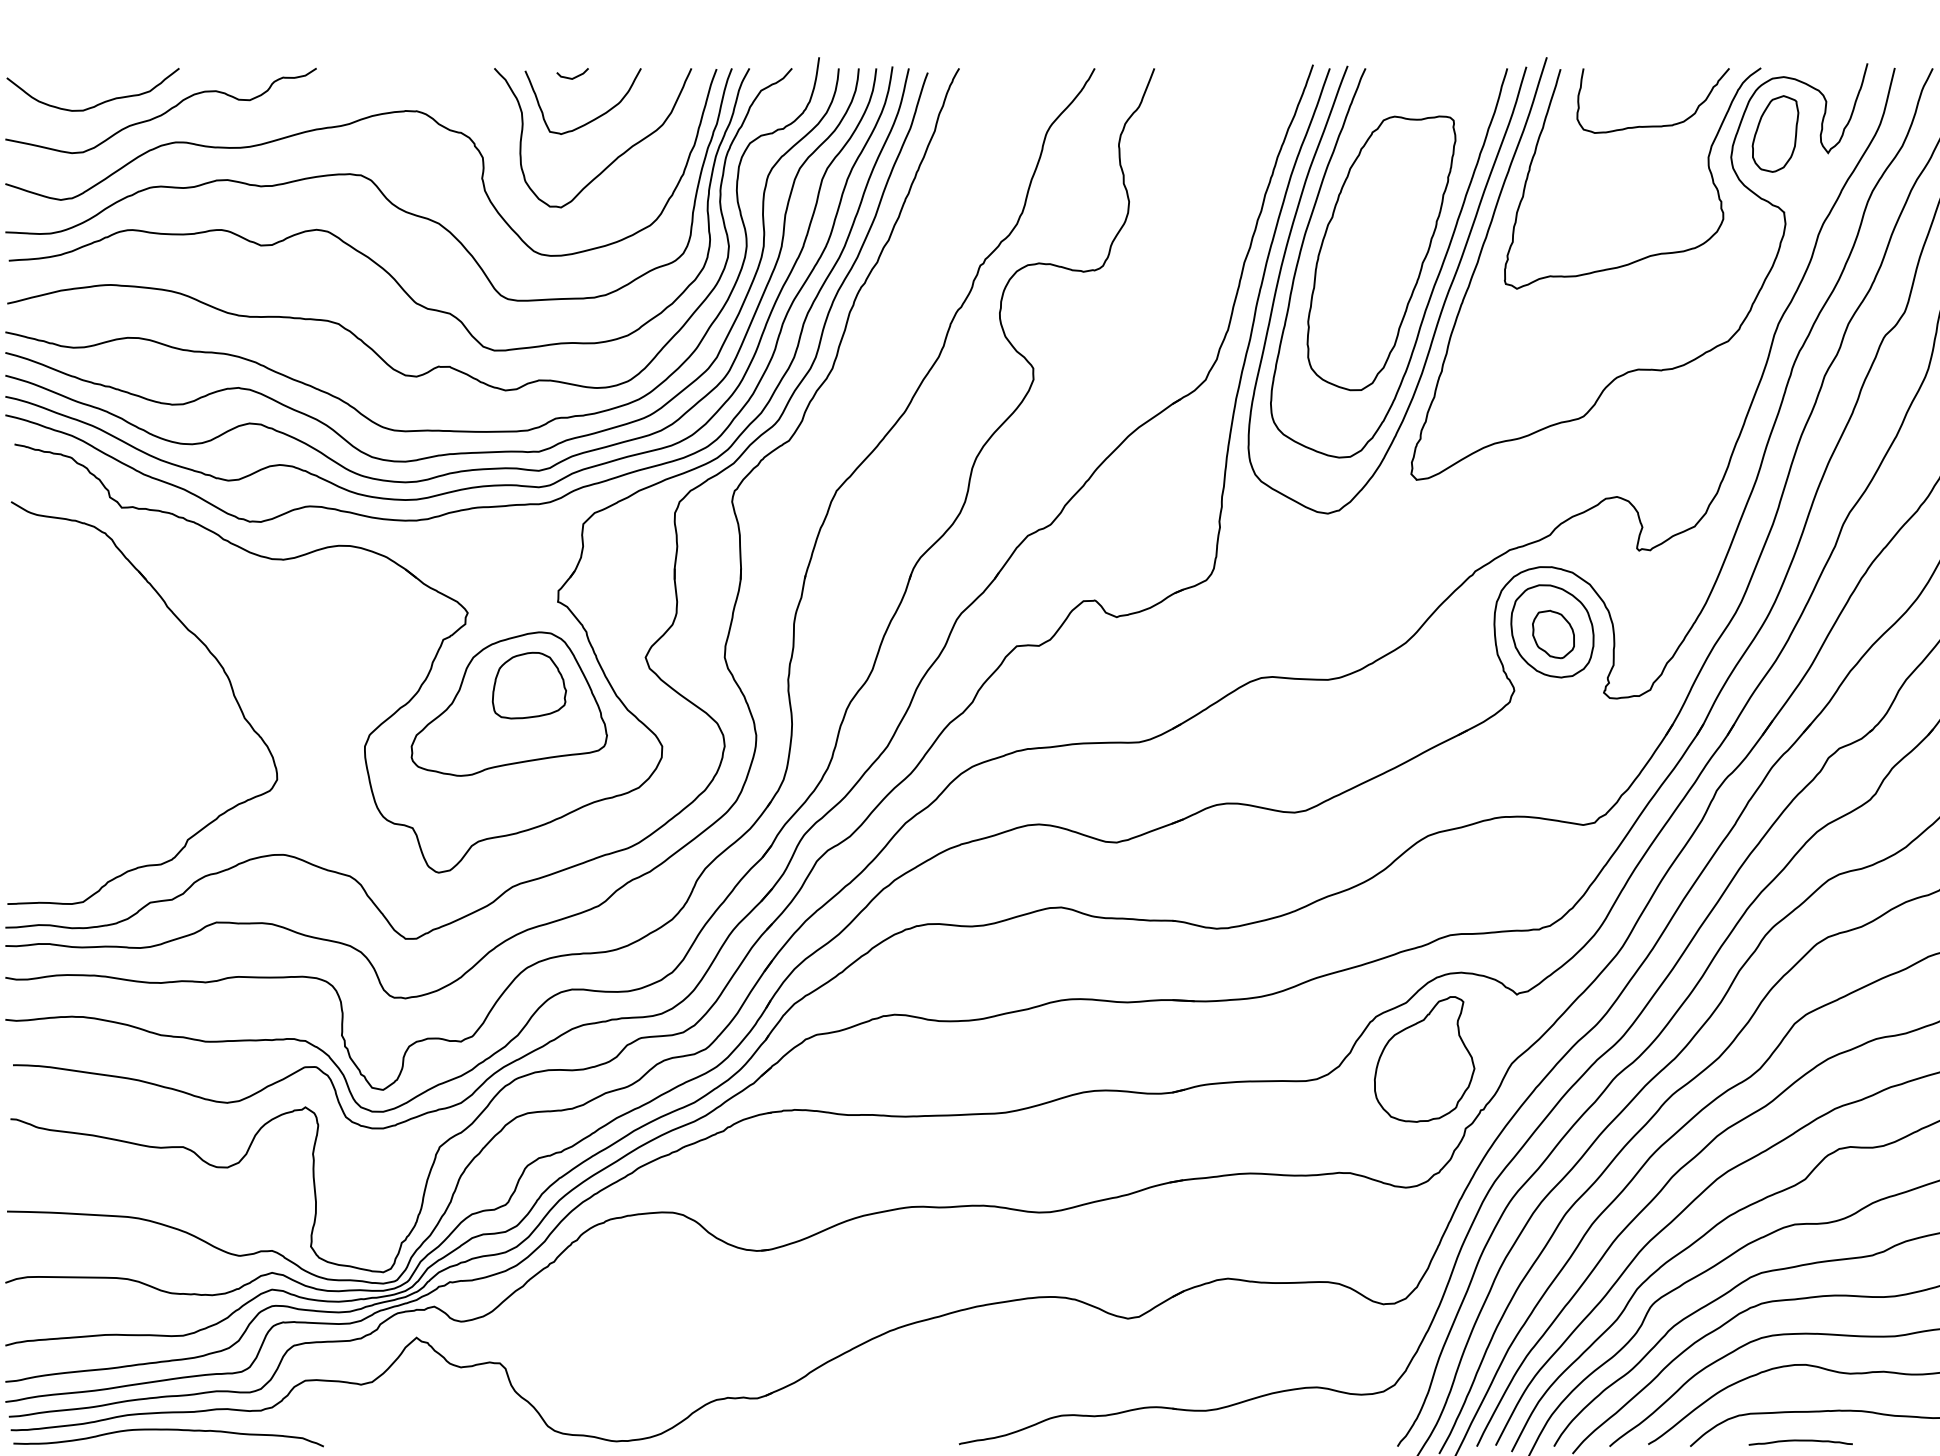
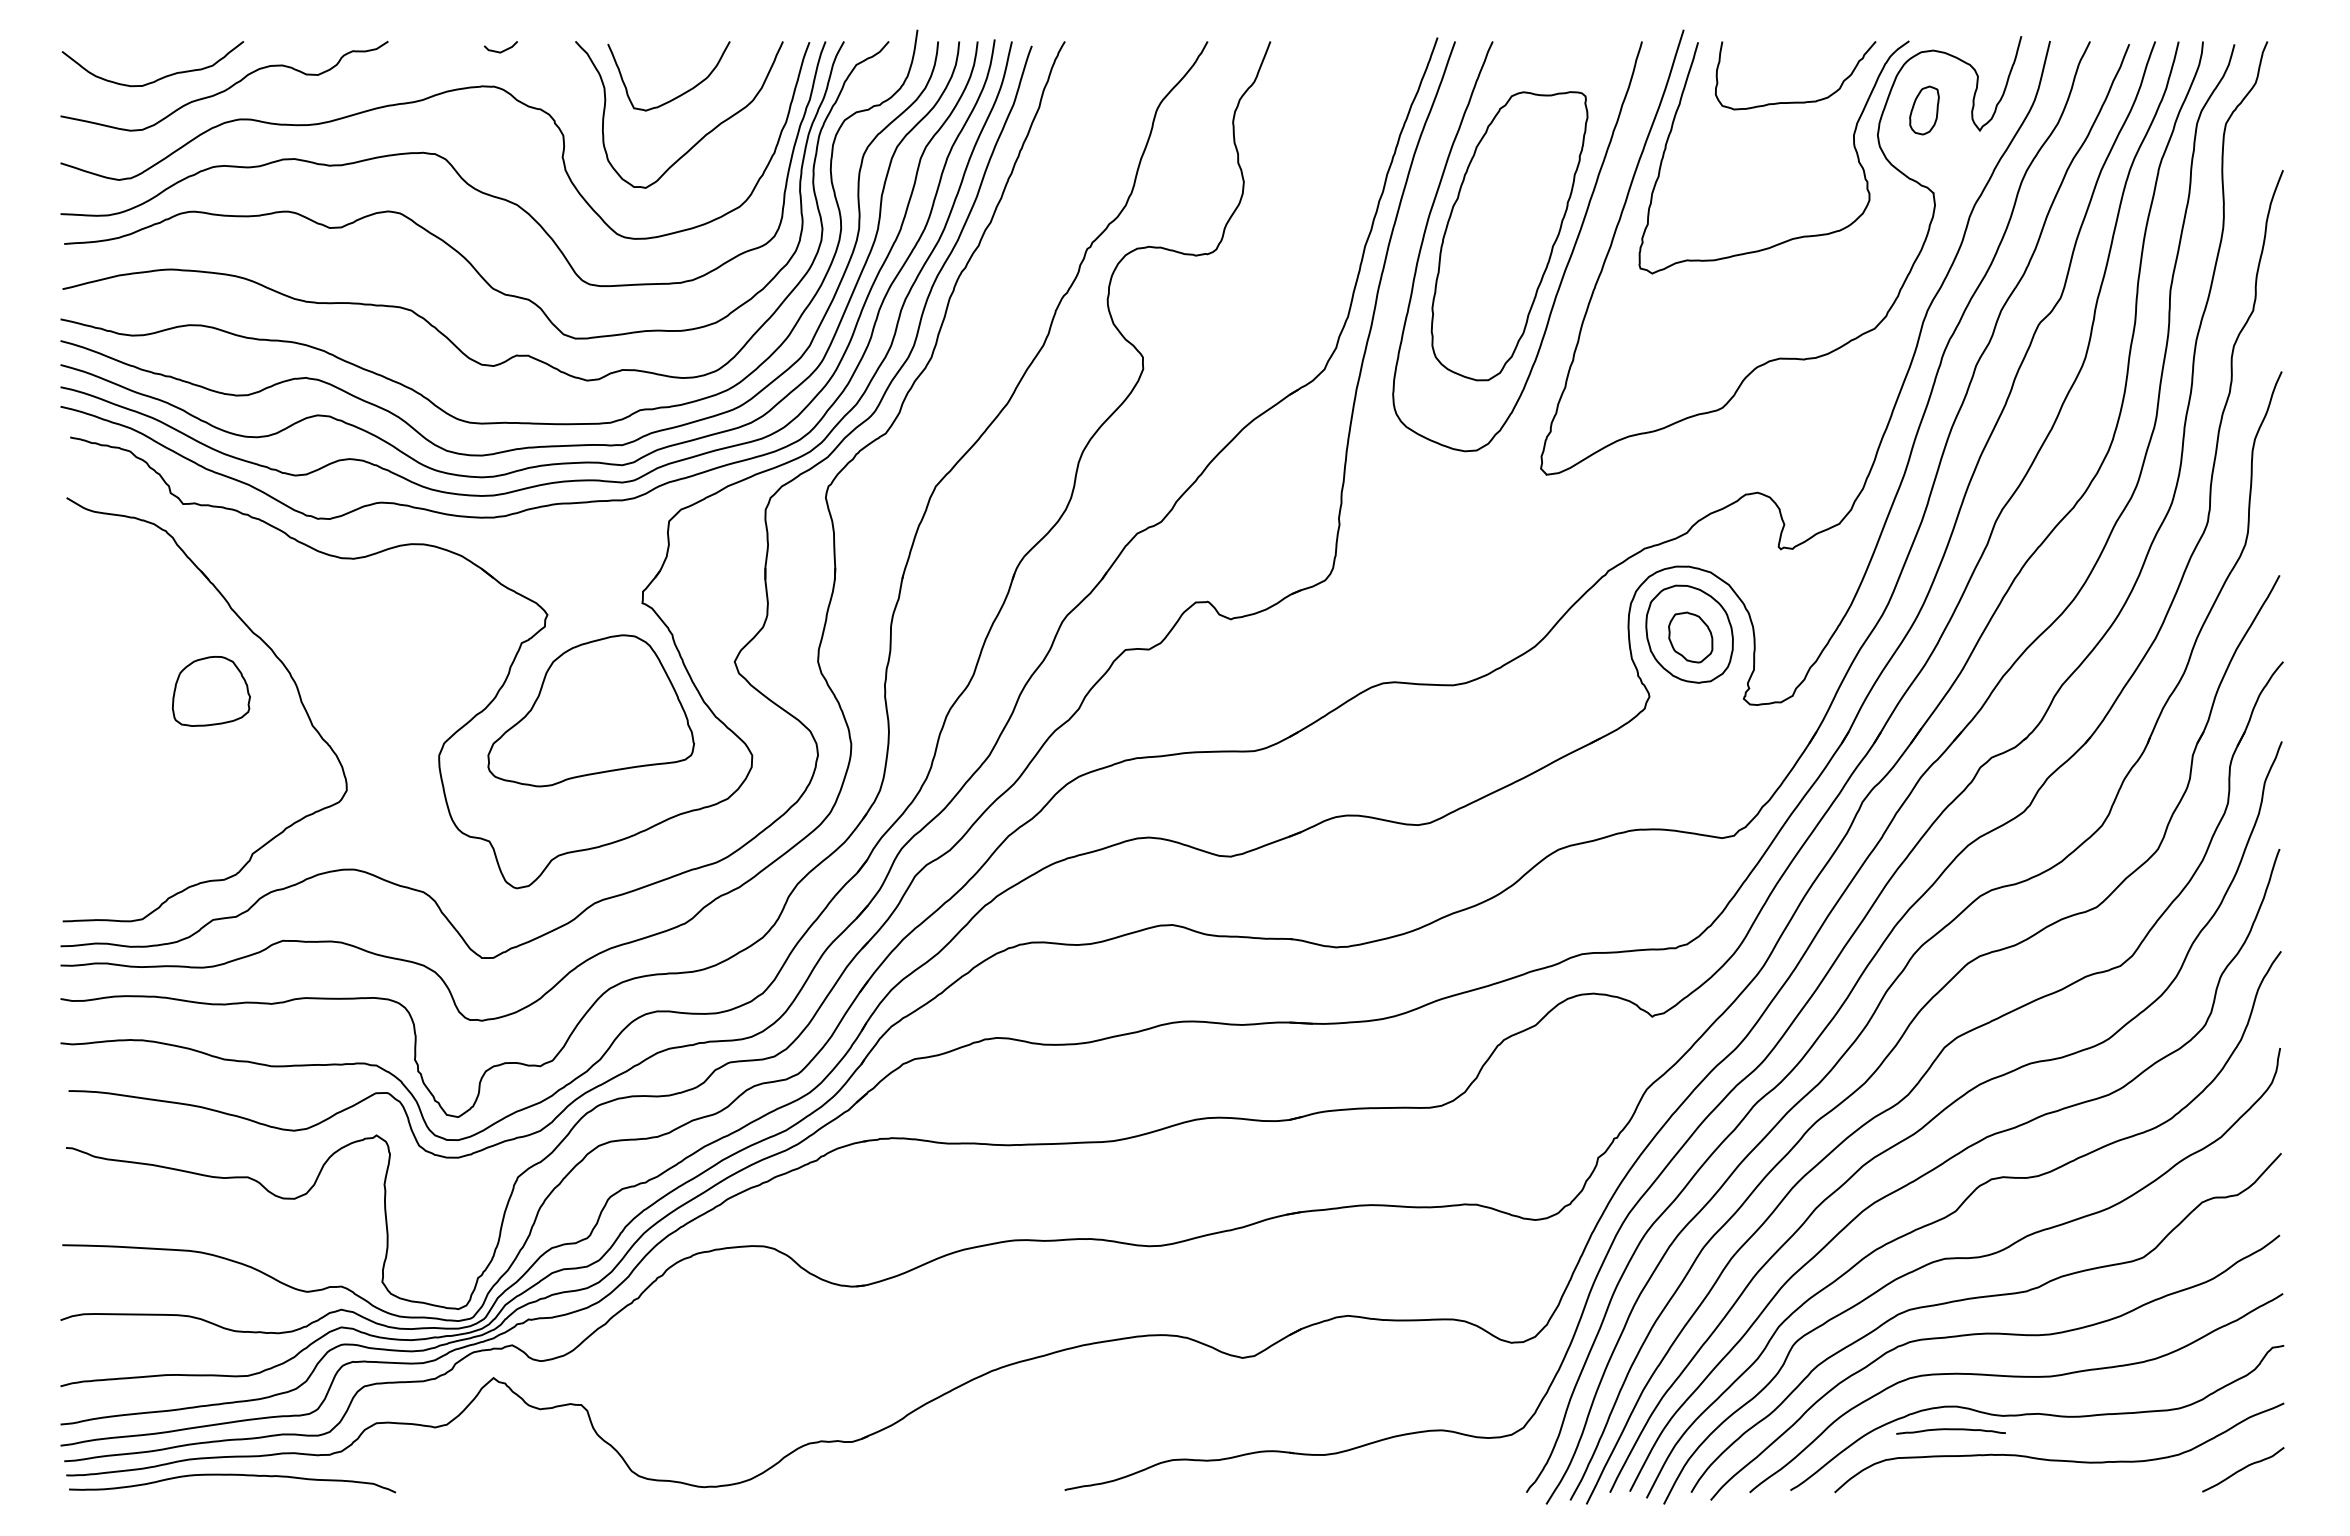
curve: (574, 76) -> (502, 50), moved
part: (1775, 133) -> (1924, 110), size x0.6
curve: (1441, 308) -> (1572, 294), removed
part: (528, 685) -> (210, 691), moved
part: (1424, 1058) -> (1554, 1084), removed
curve: (1800, 1441) -> (1950, 1430), moved

